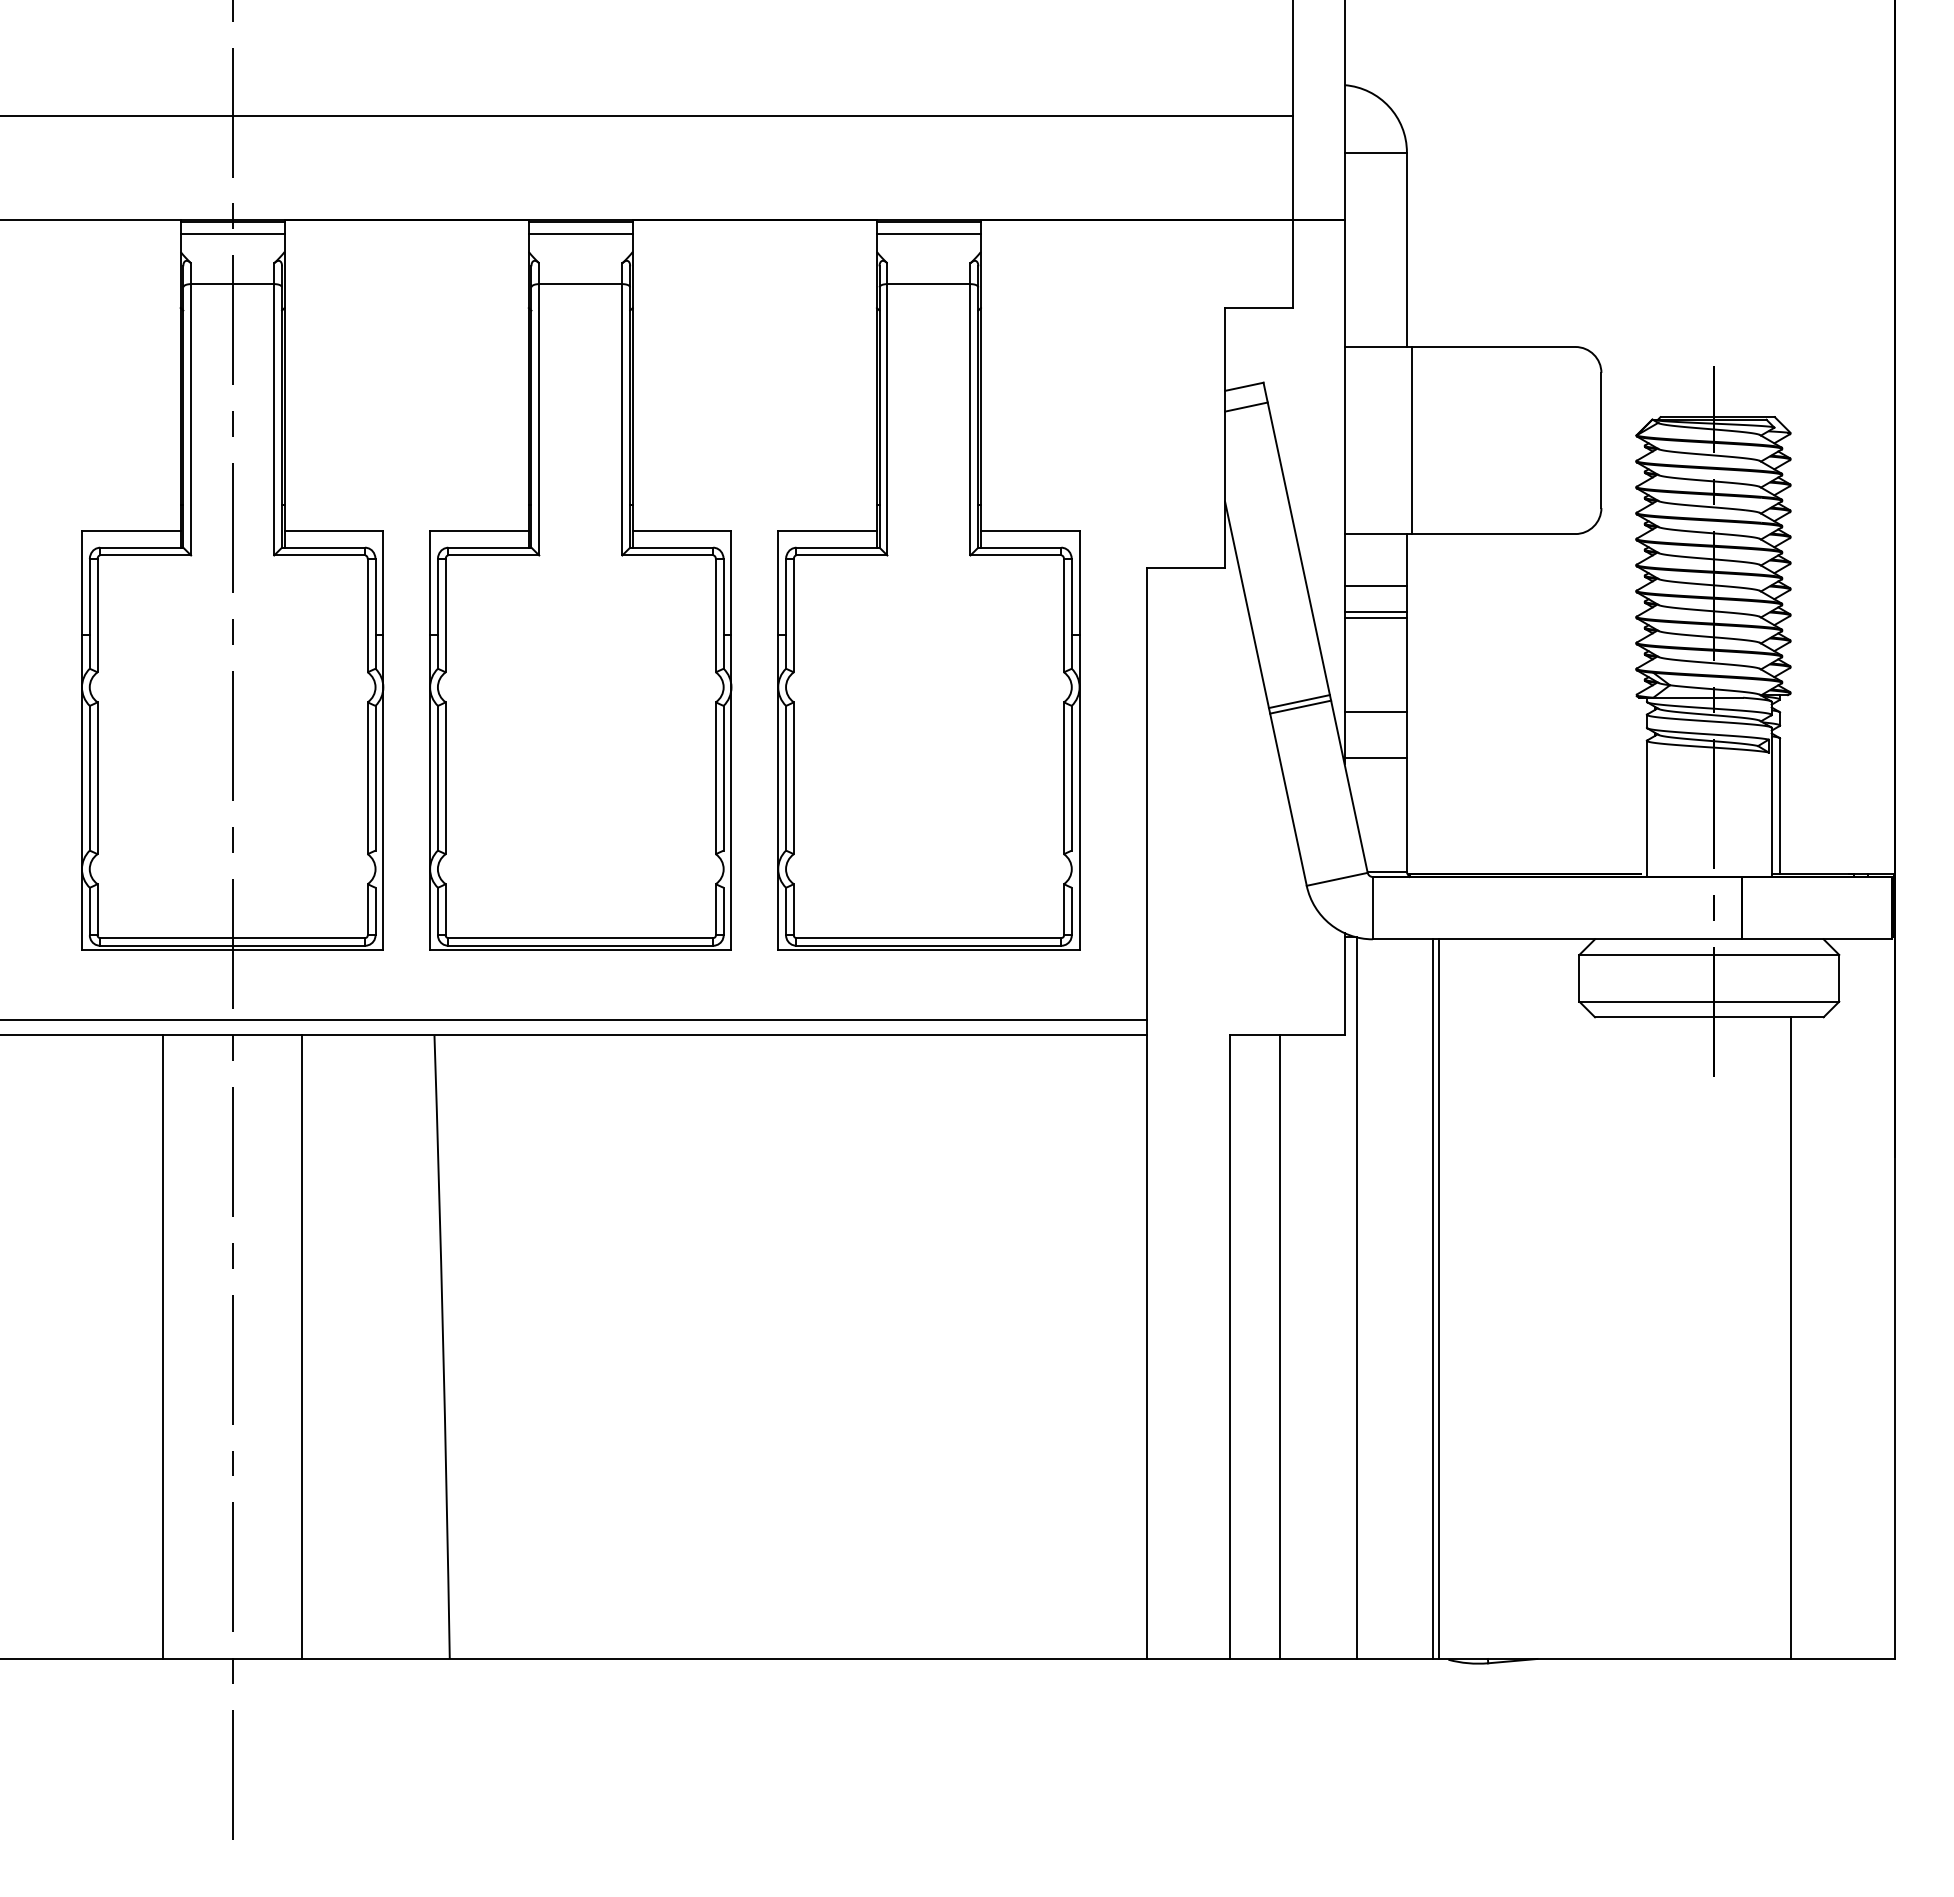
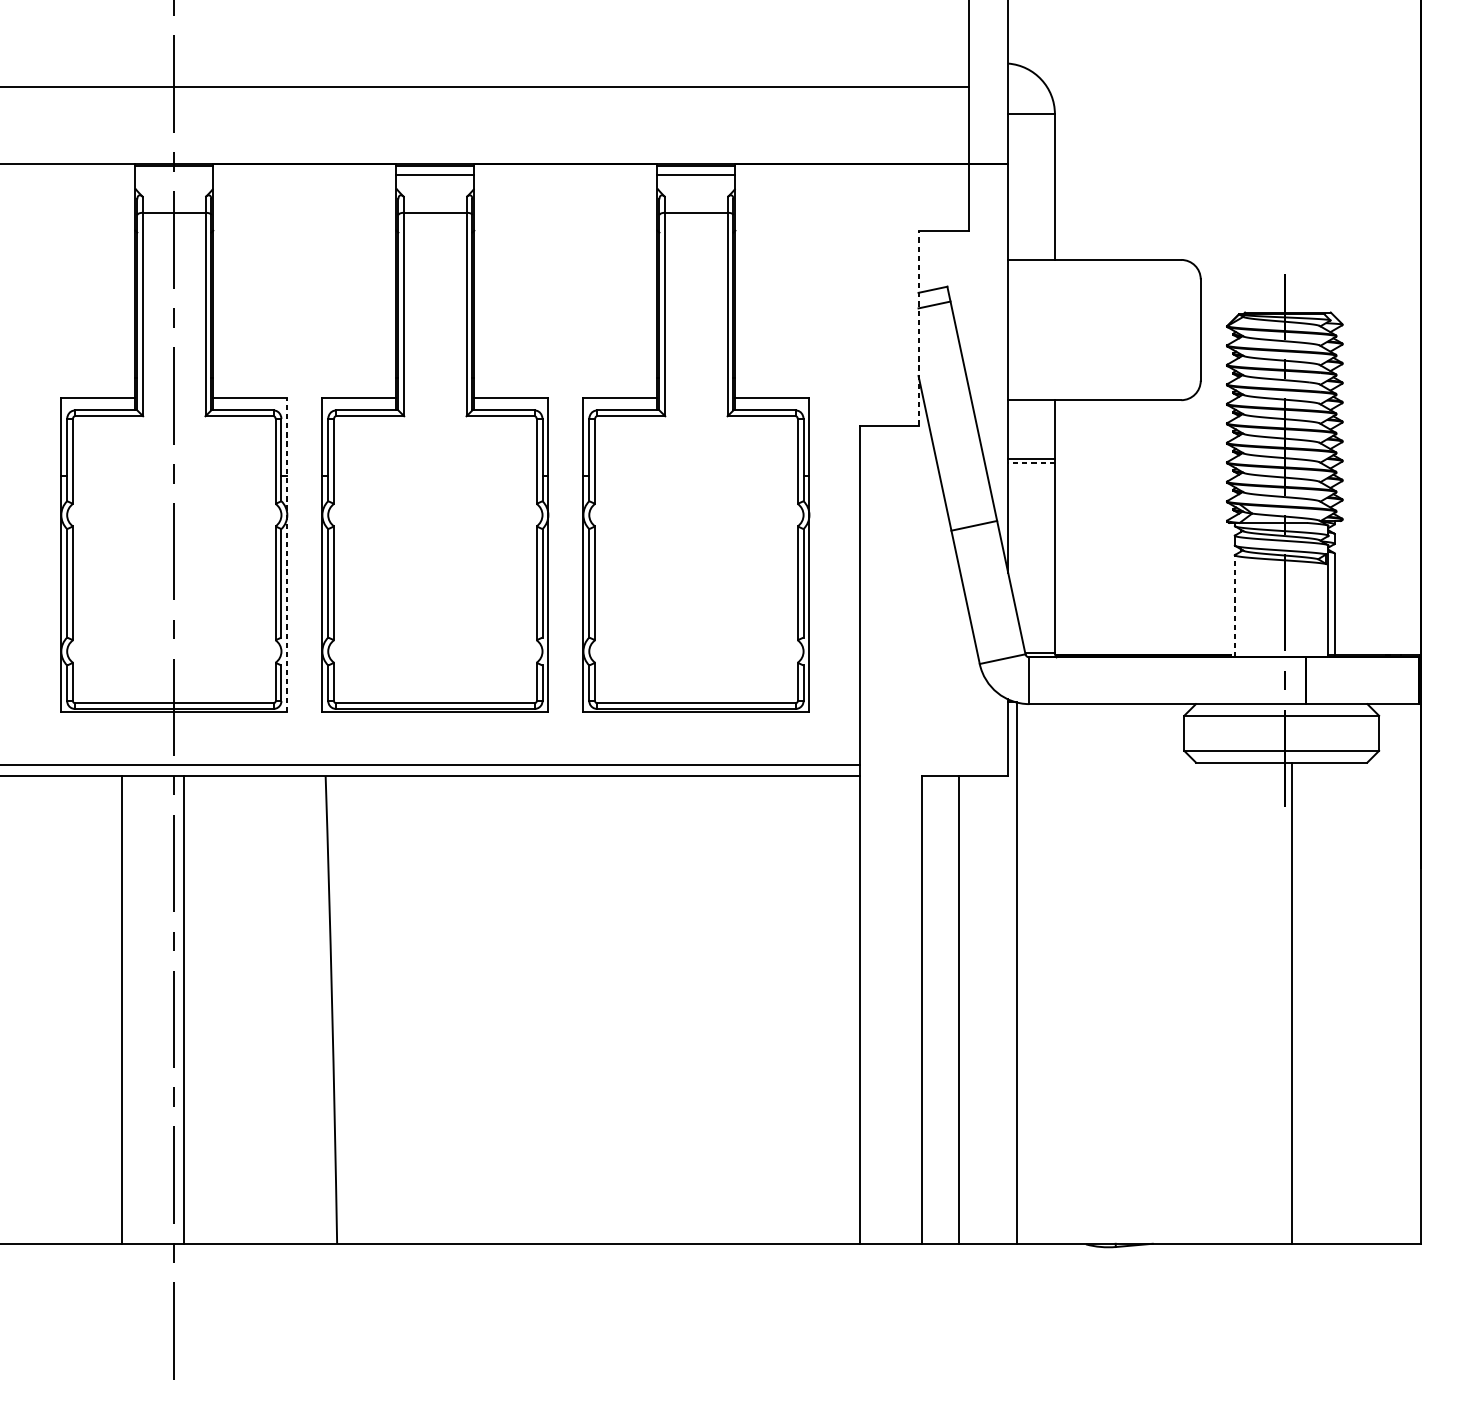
line: (232, 233) -> (174, 174), removed
line: (1225, 437) -> (918, 327), solid -> dashed
line: (1412, 440) -> (1059, 330), removed
line: (1375, 586) -> (1031, 439), removed
line: (1375, 617) -> (1031, 462), solid -> dashed
line: (1300, 706) -> (975, 529), removed
line: (1375, 711) -> (1031, 533), removed
line: (383, 740) -> (287, 555), solid -> dashed
line: (1375, 757) -> (1031, 567), removed
line: (1647, 808) -> (1235, 606), solid -> dashed
line: (1433, 1298) -> (1074, 973), removed
line: (1439, 1298) -> (1079, 973), removed
line: (1791, 1337) -> (1292, 1002), moved
line: (301, 1346) -> (183, 1009), moved

